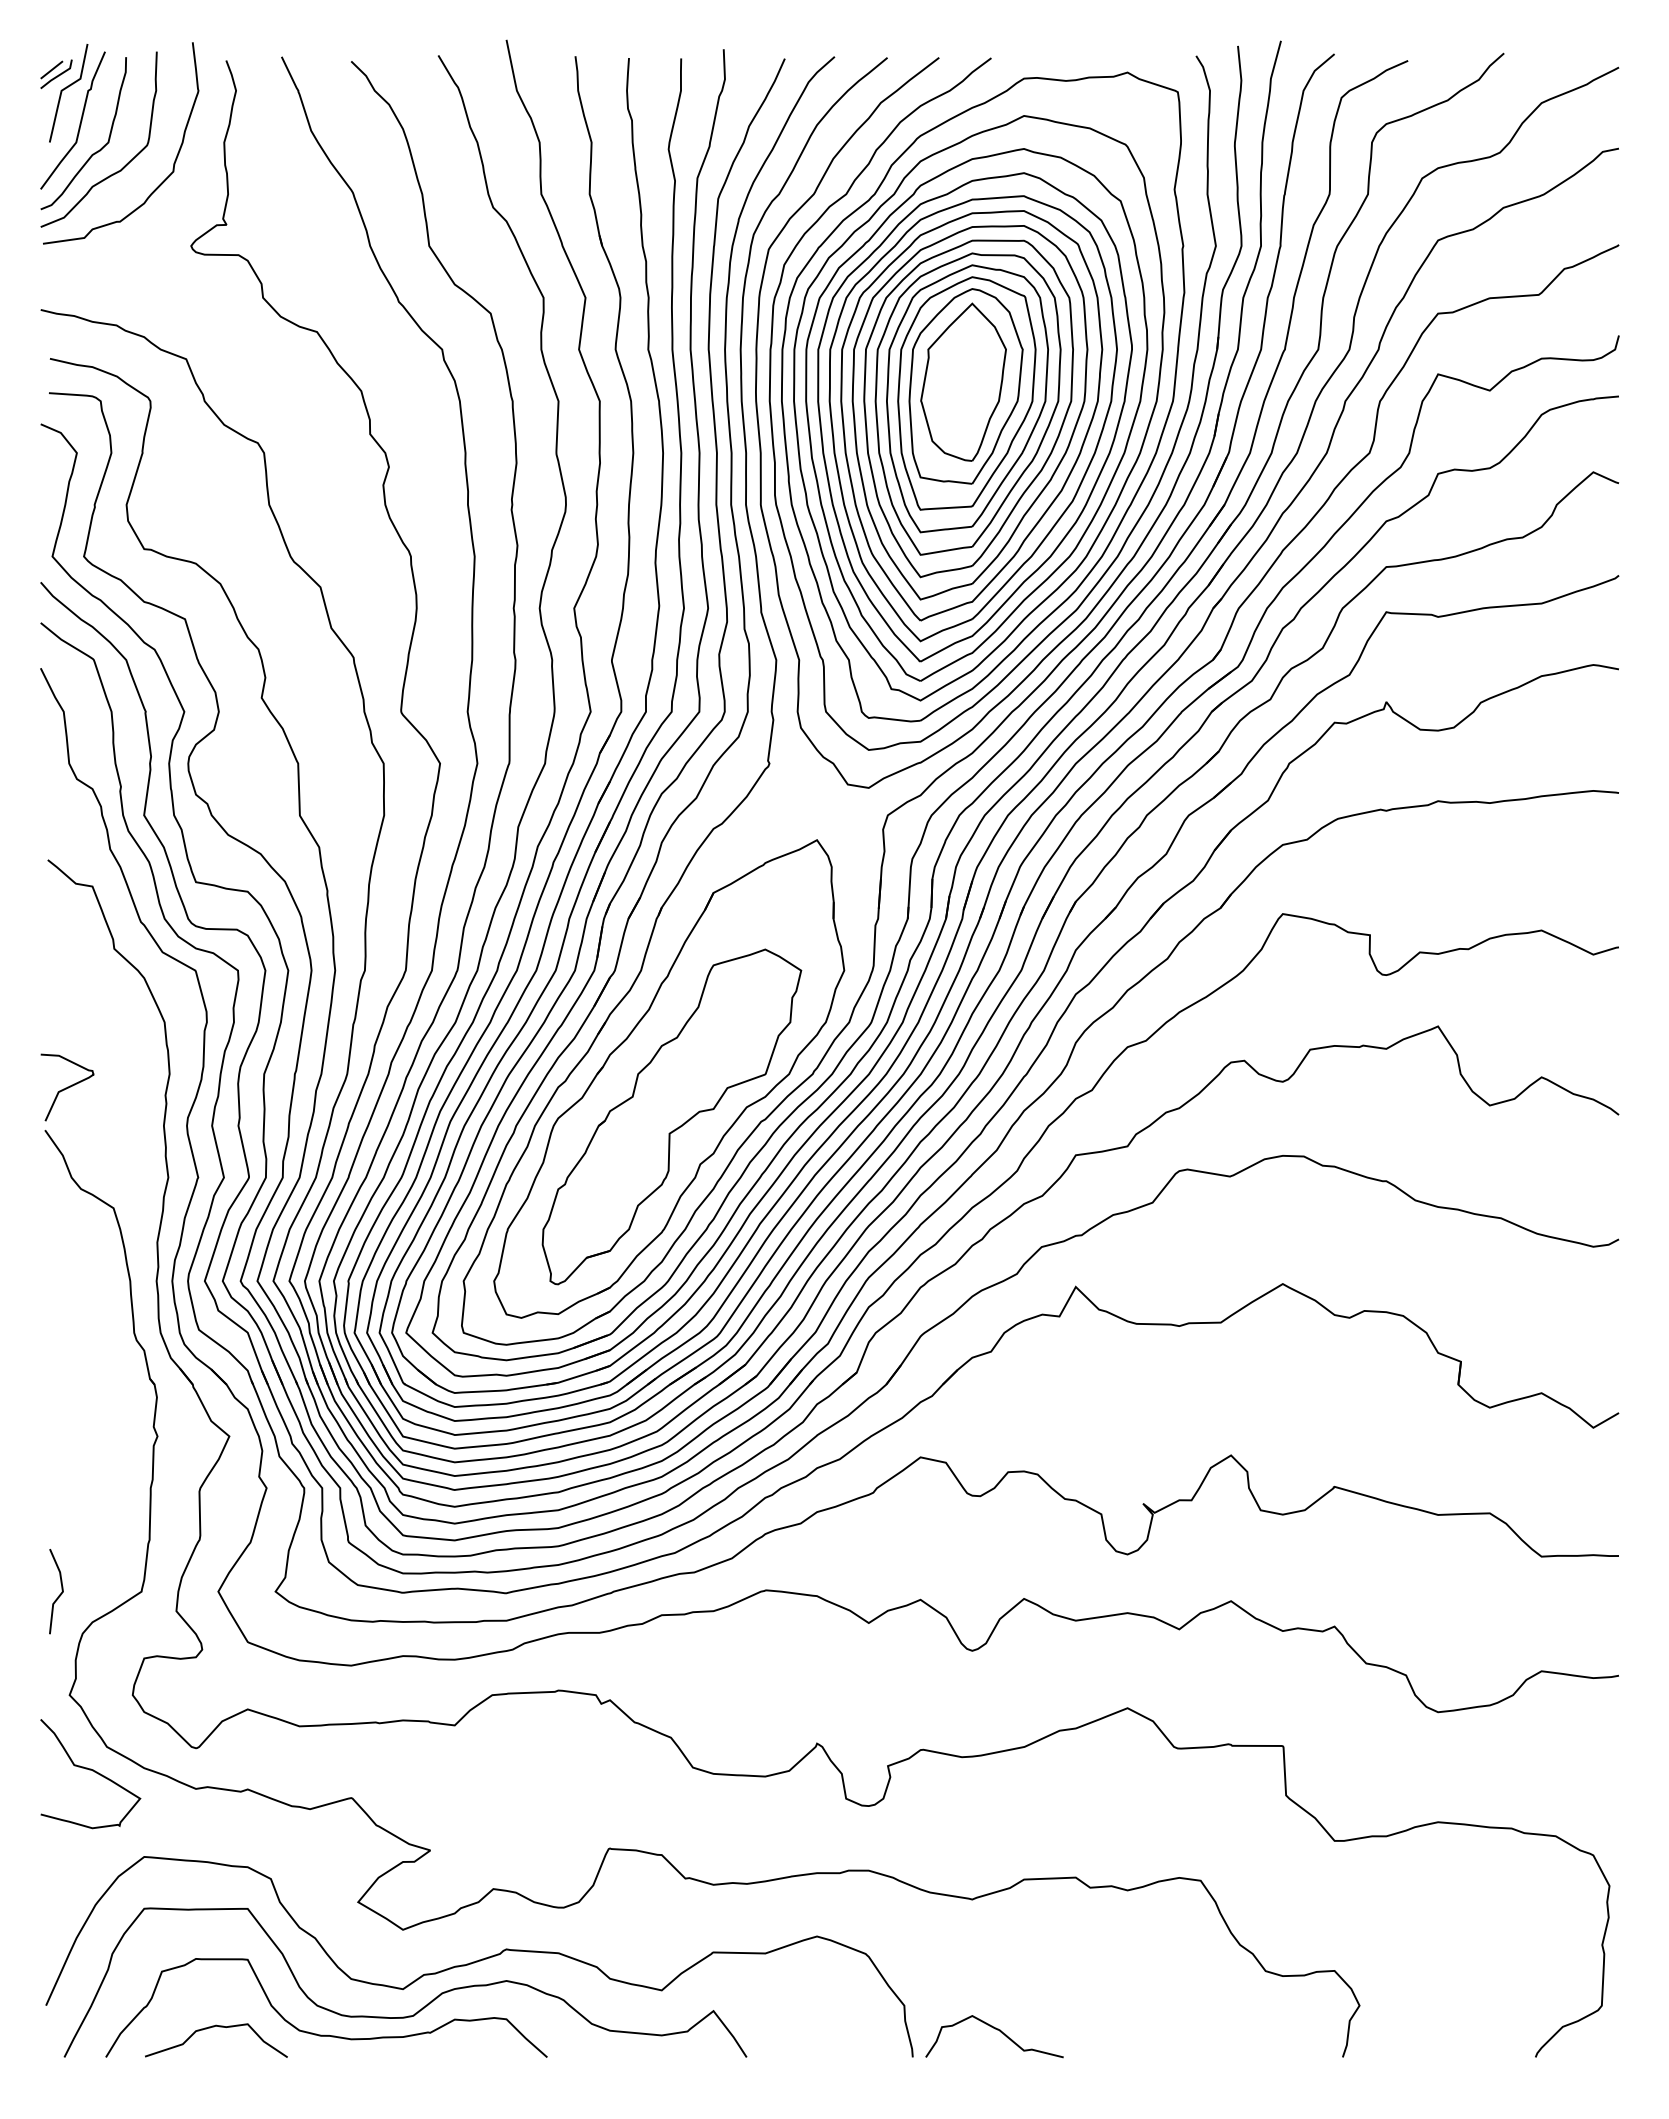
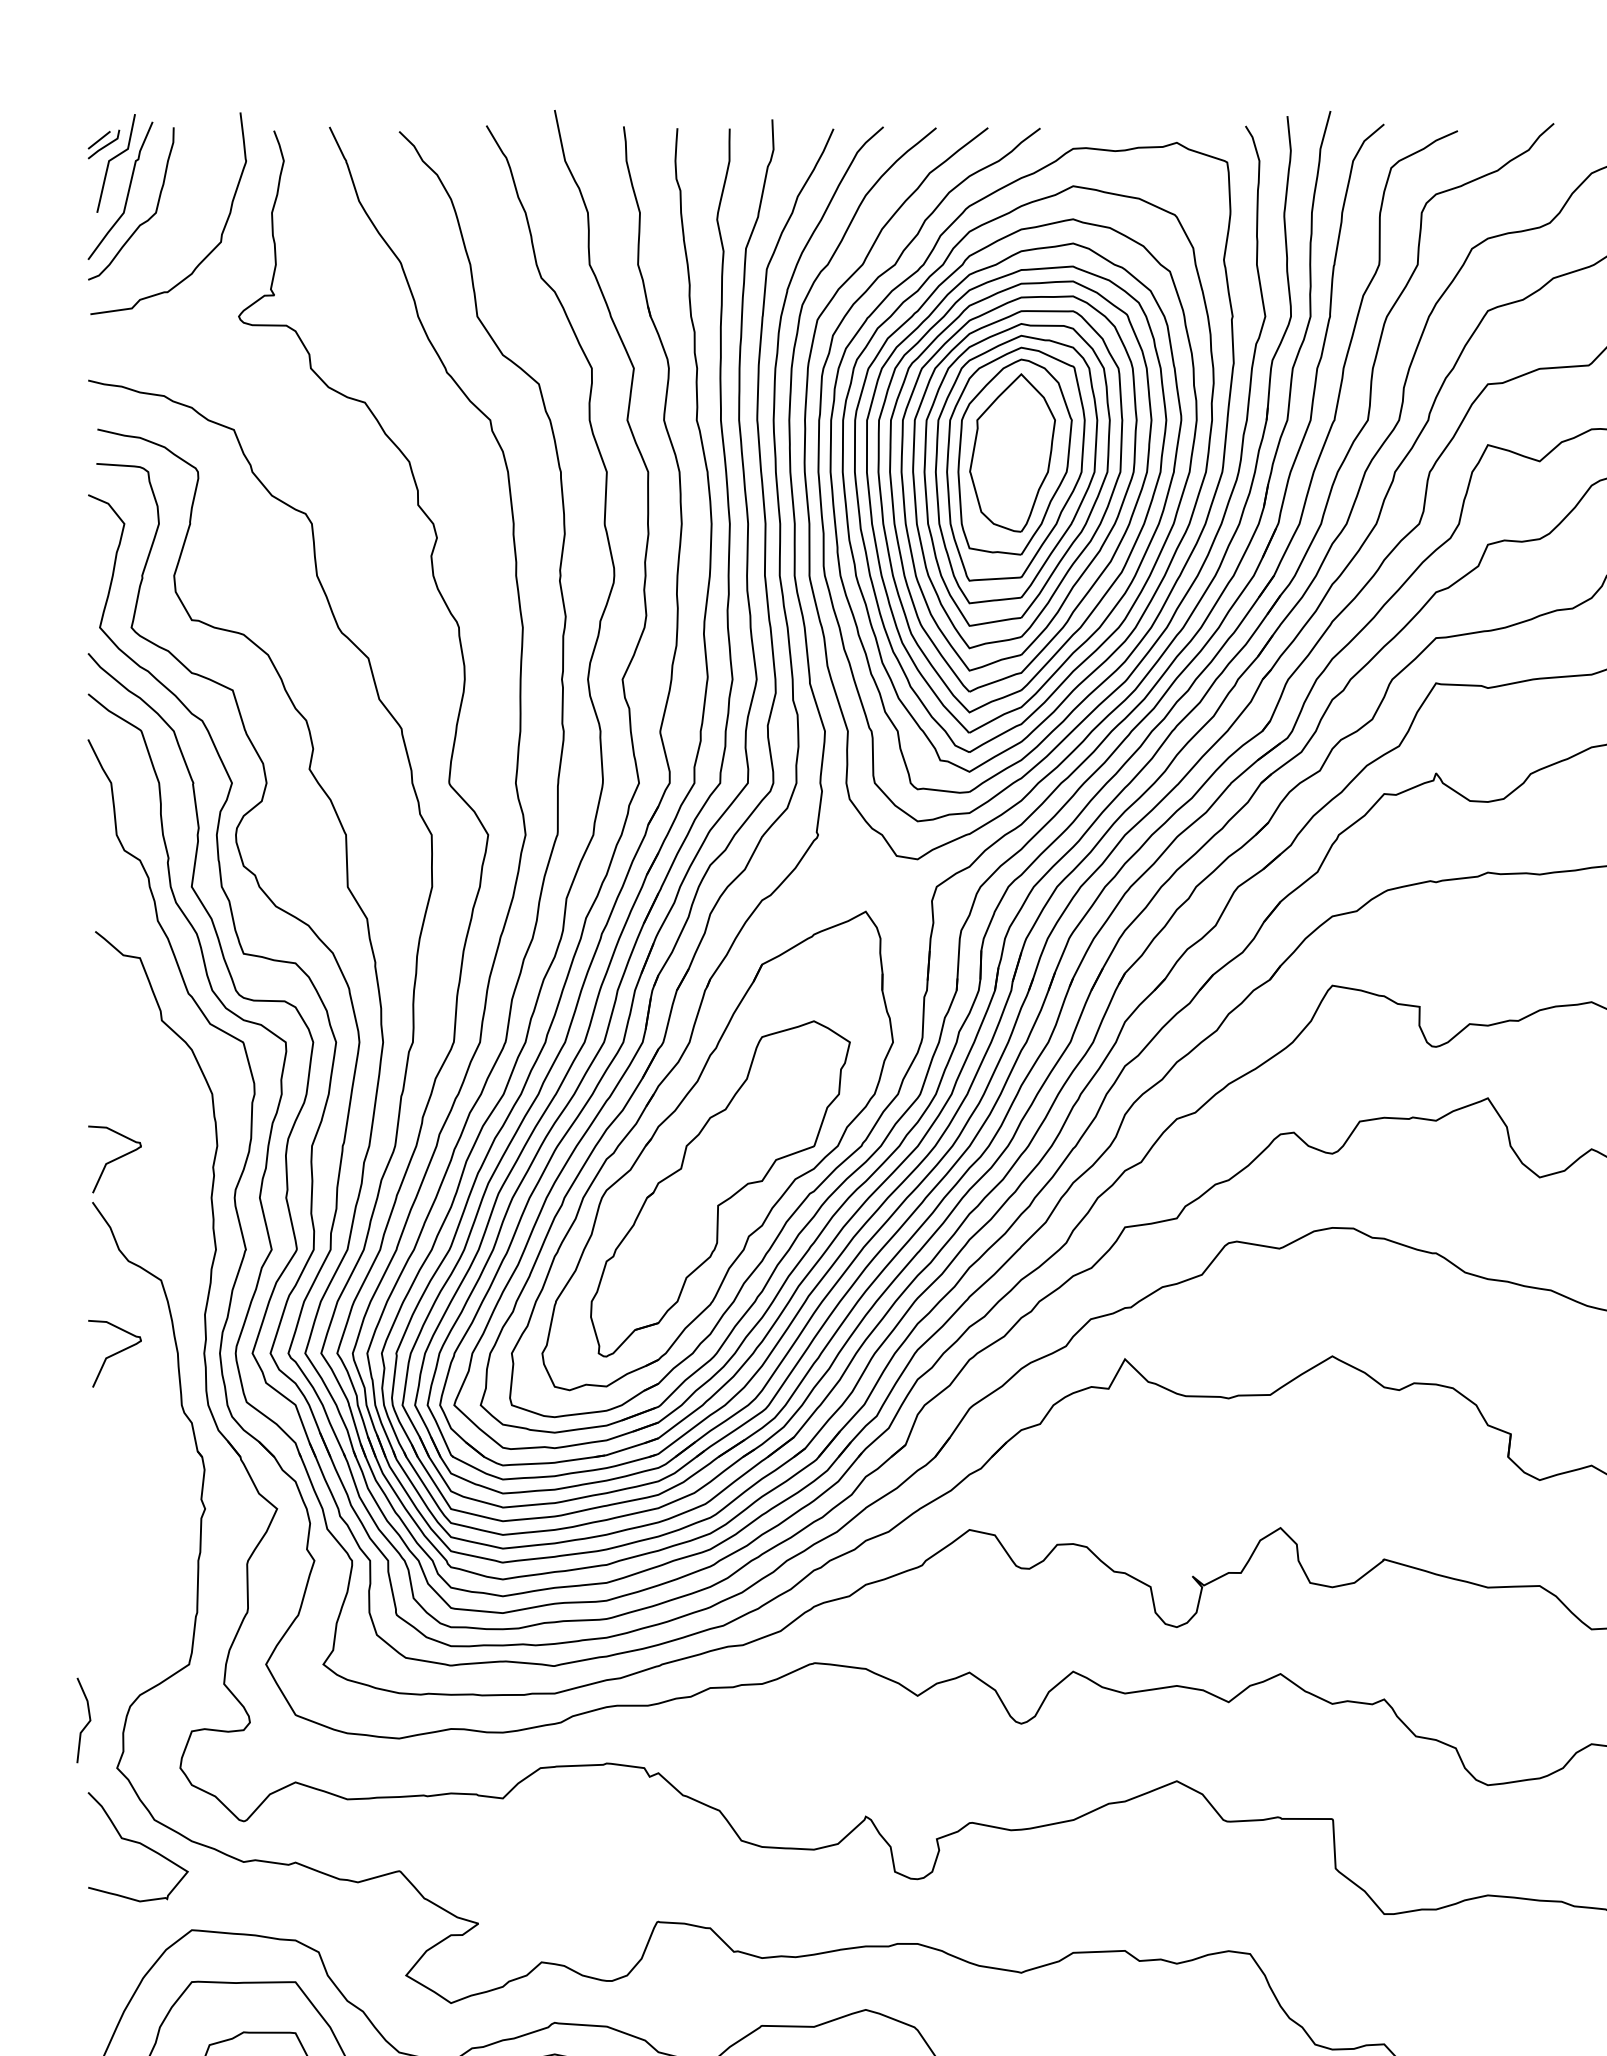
curve: (114, 172) -> (162, 242), removed
curve: (67, 1281) -> (114, 1353), added
line: (59, 1594) -> (86, 1723), moved

